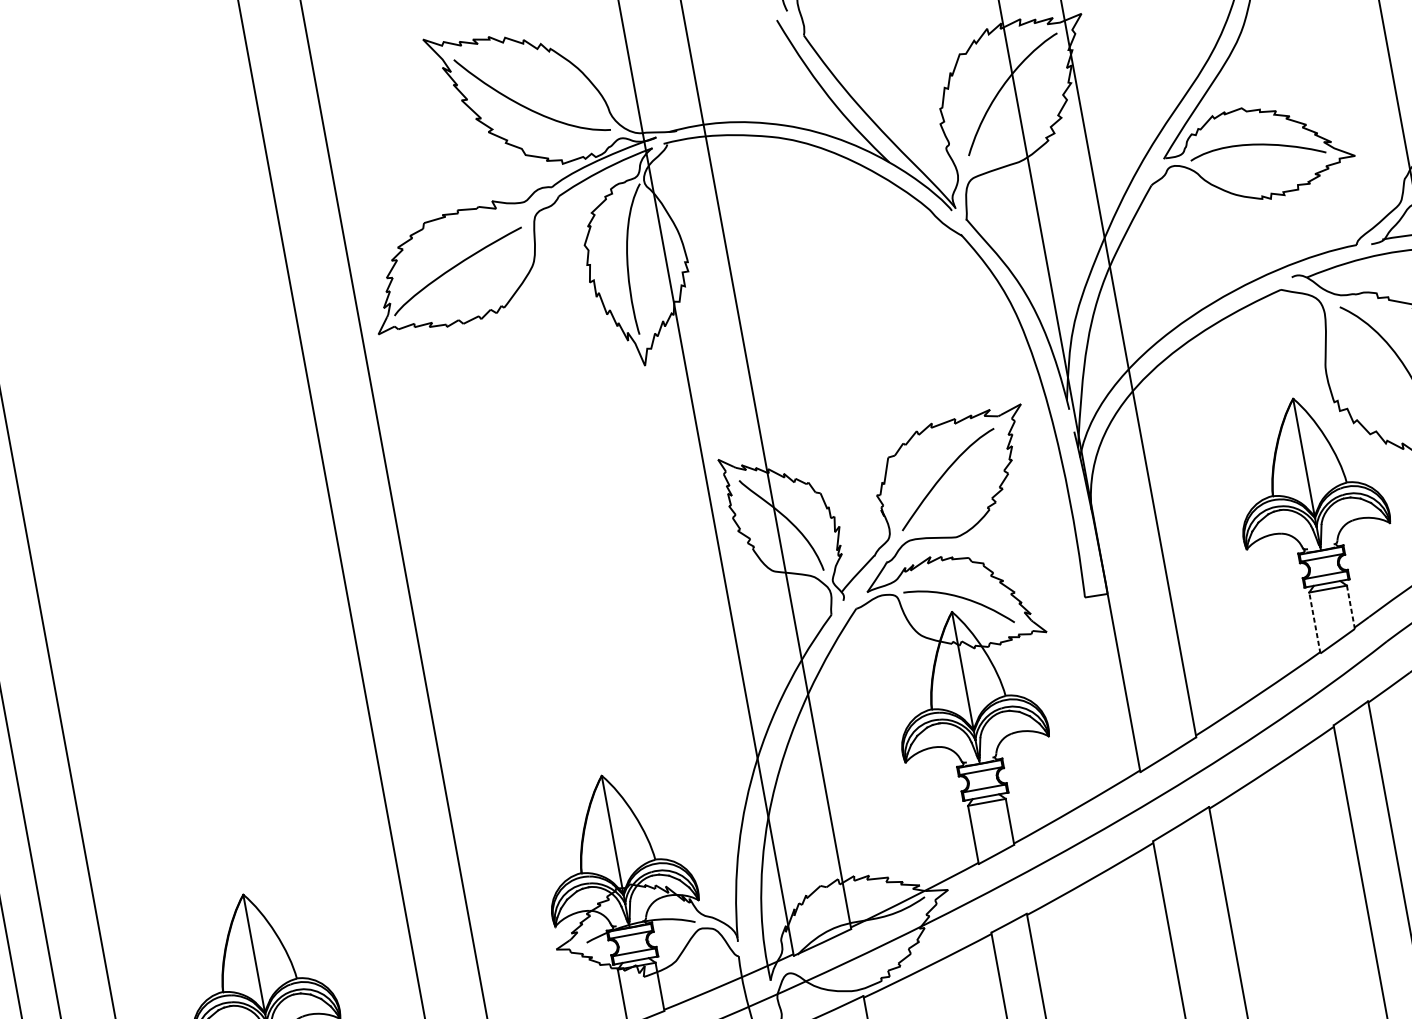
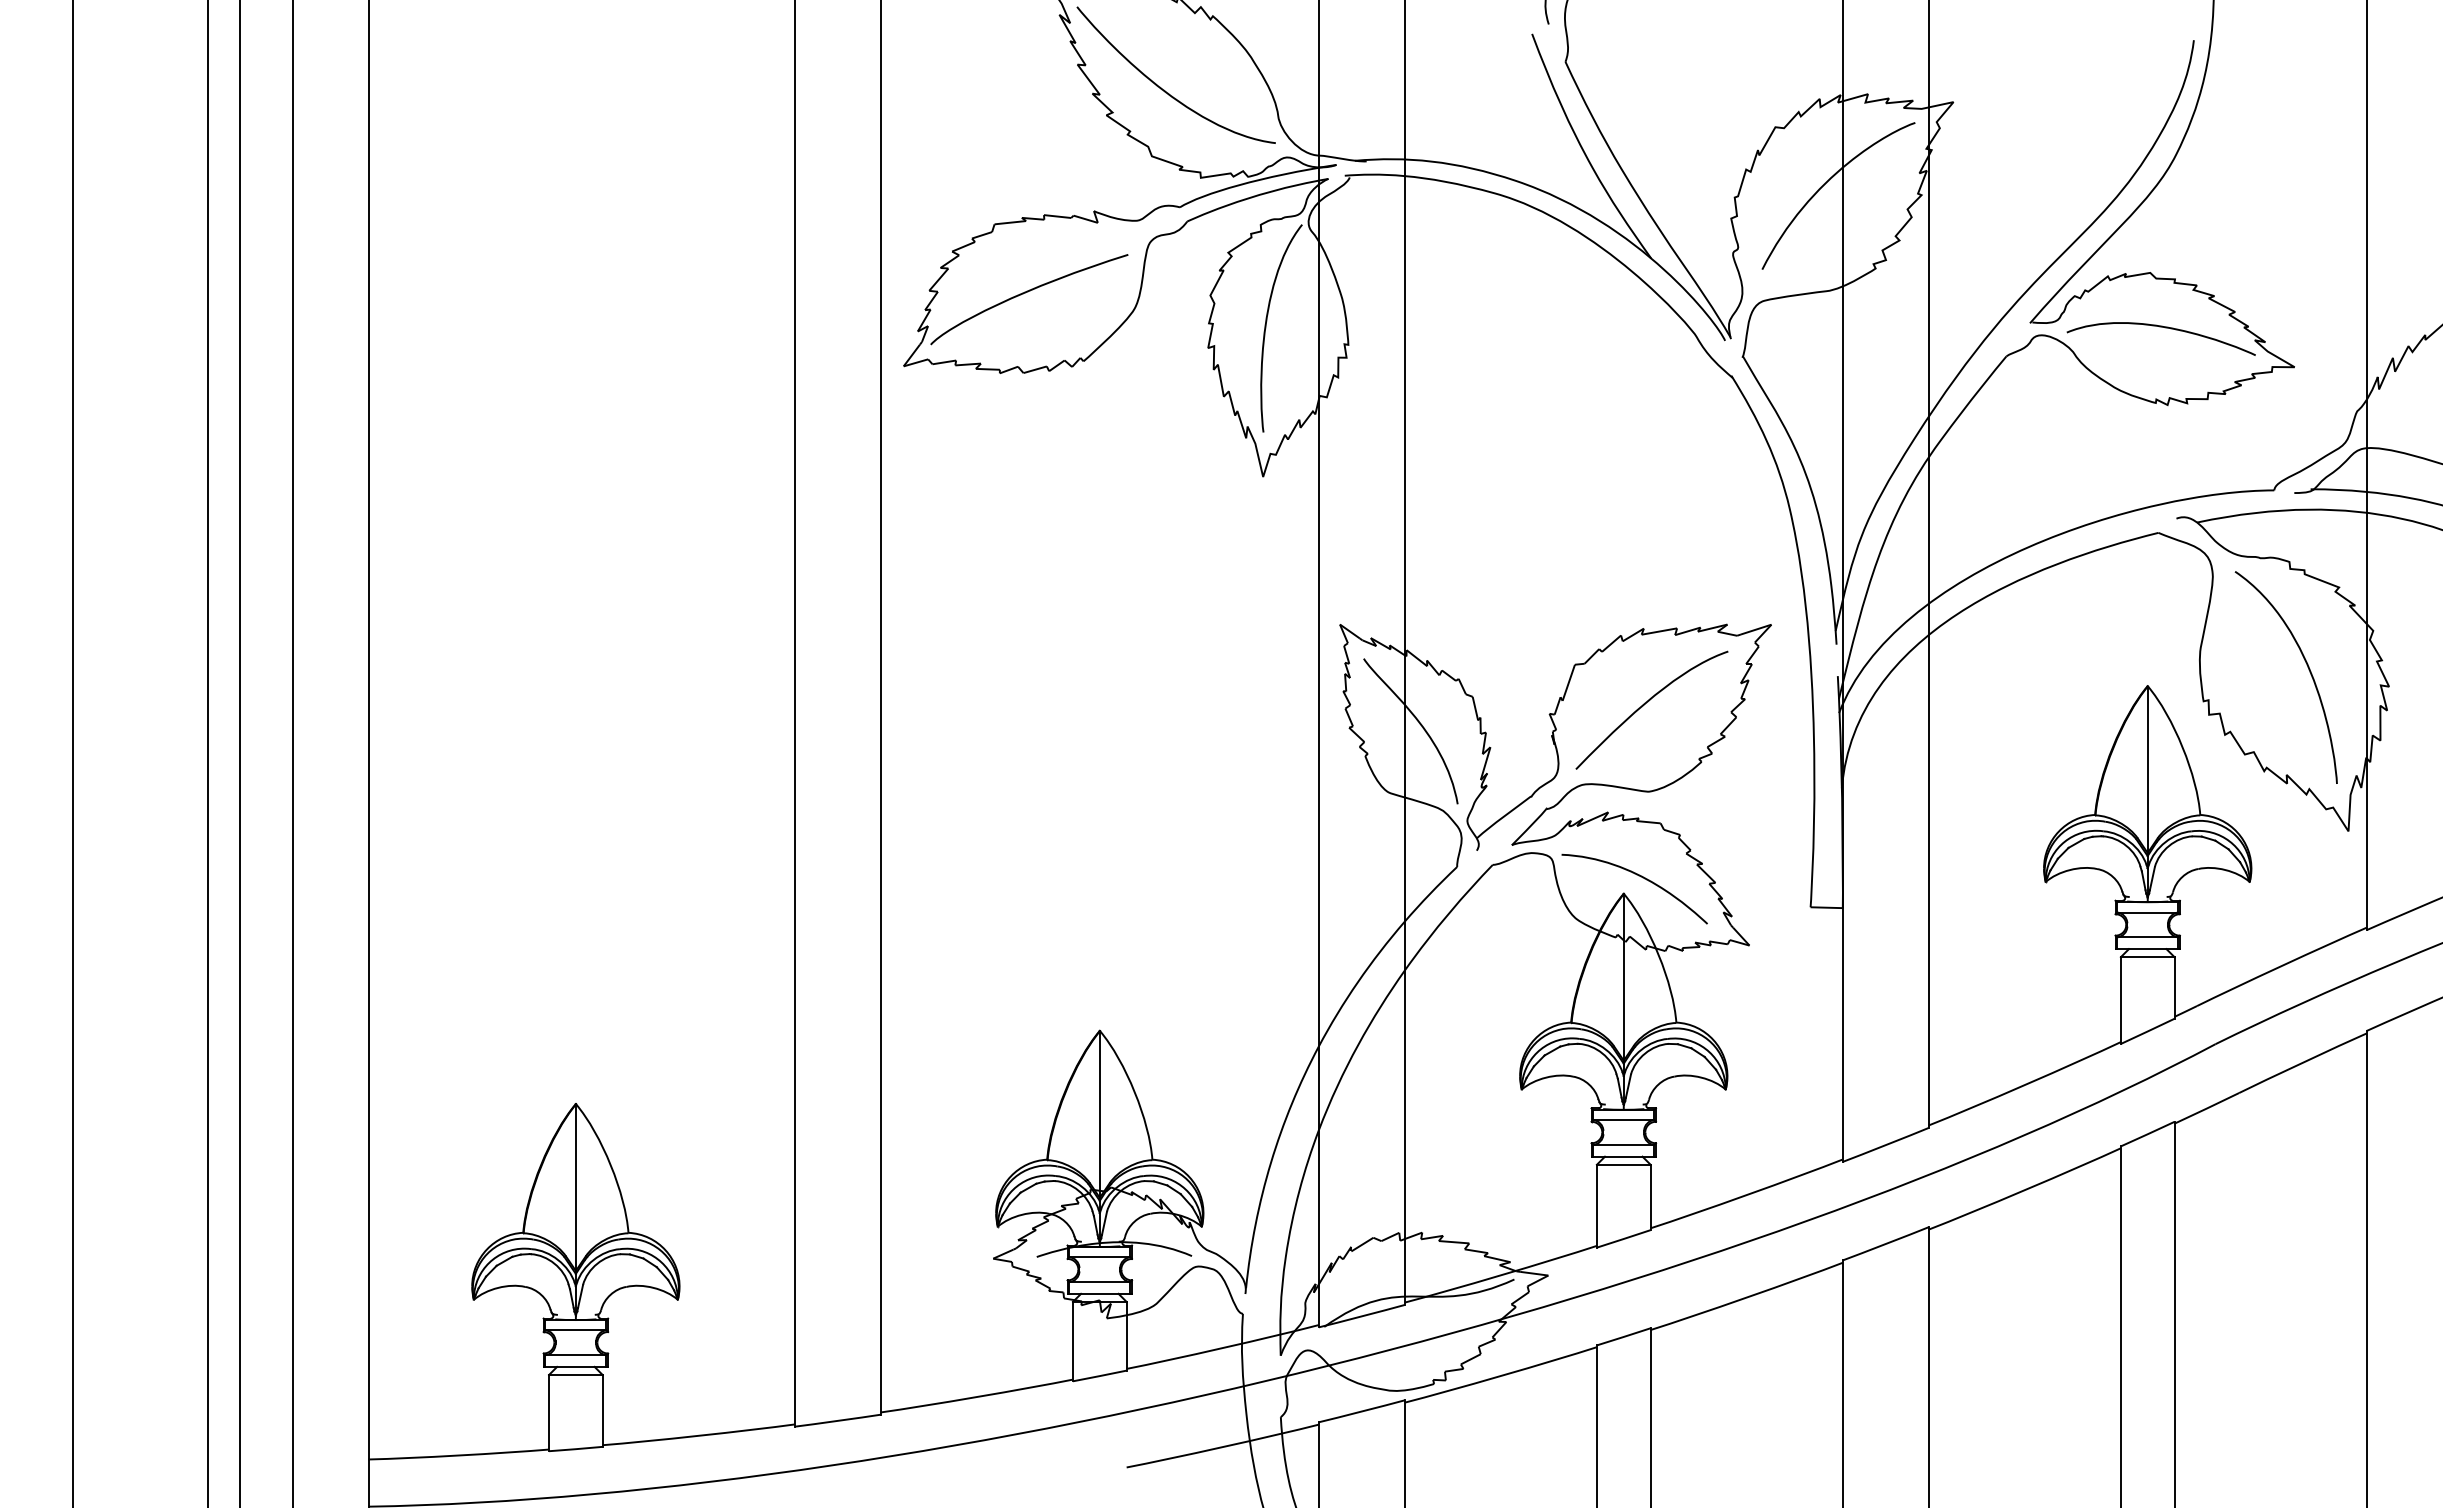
line: (1350, 606) -> (2174, 987), dashed -> solid
line: (1314, 623) -> (2120, 1000), dashed -> solid

